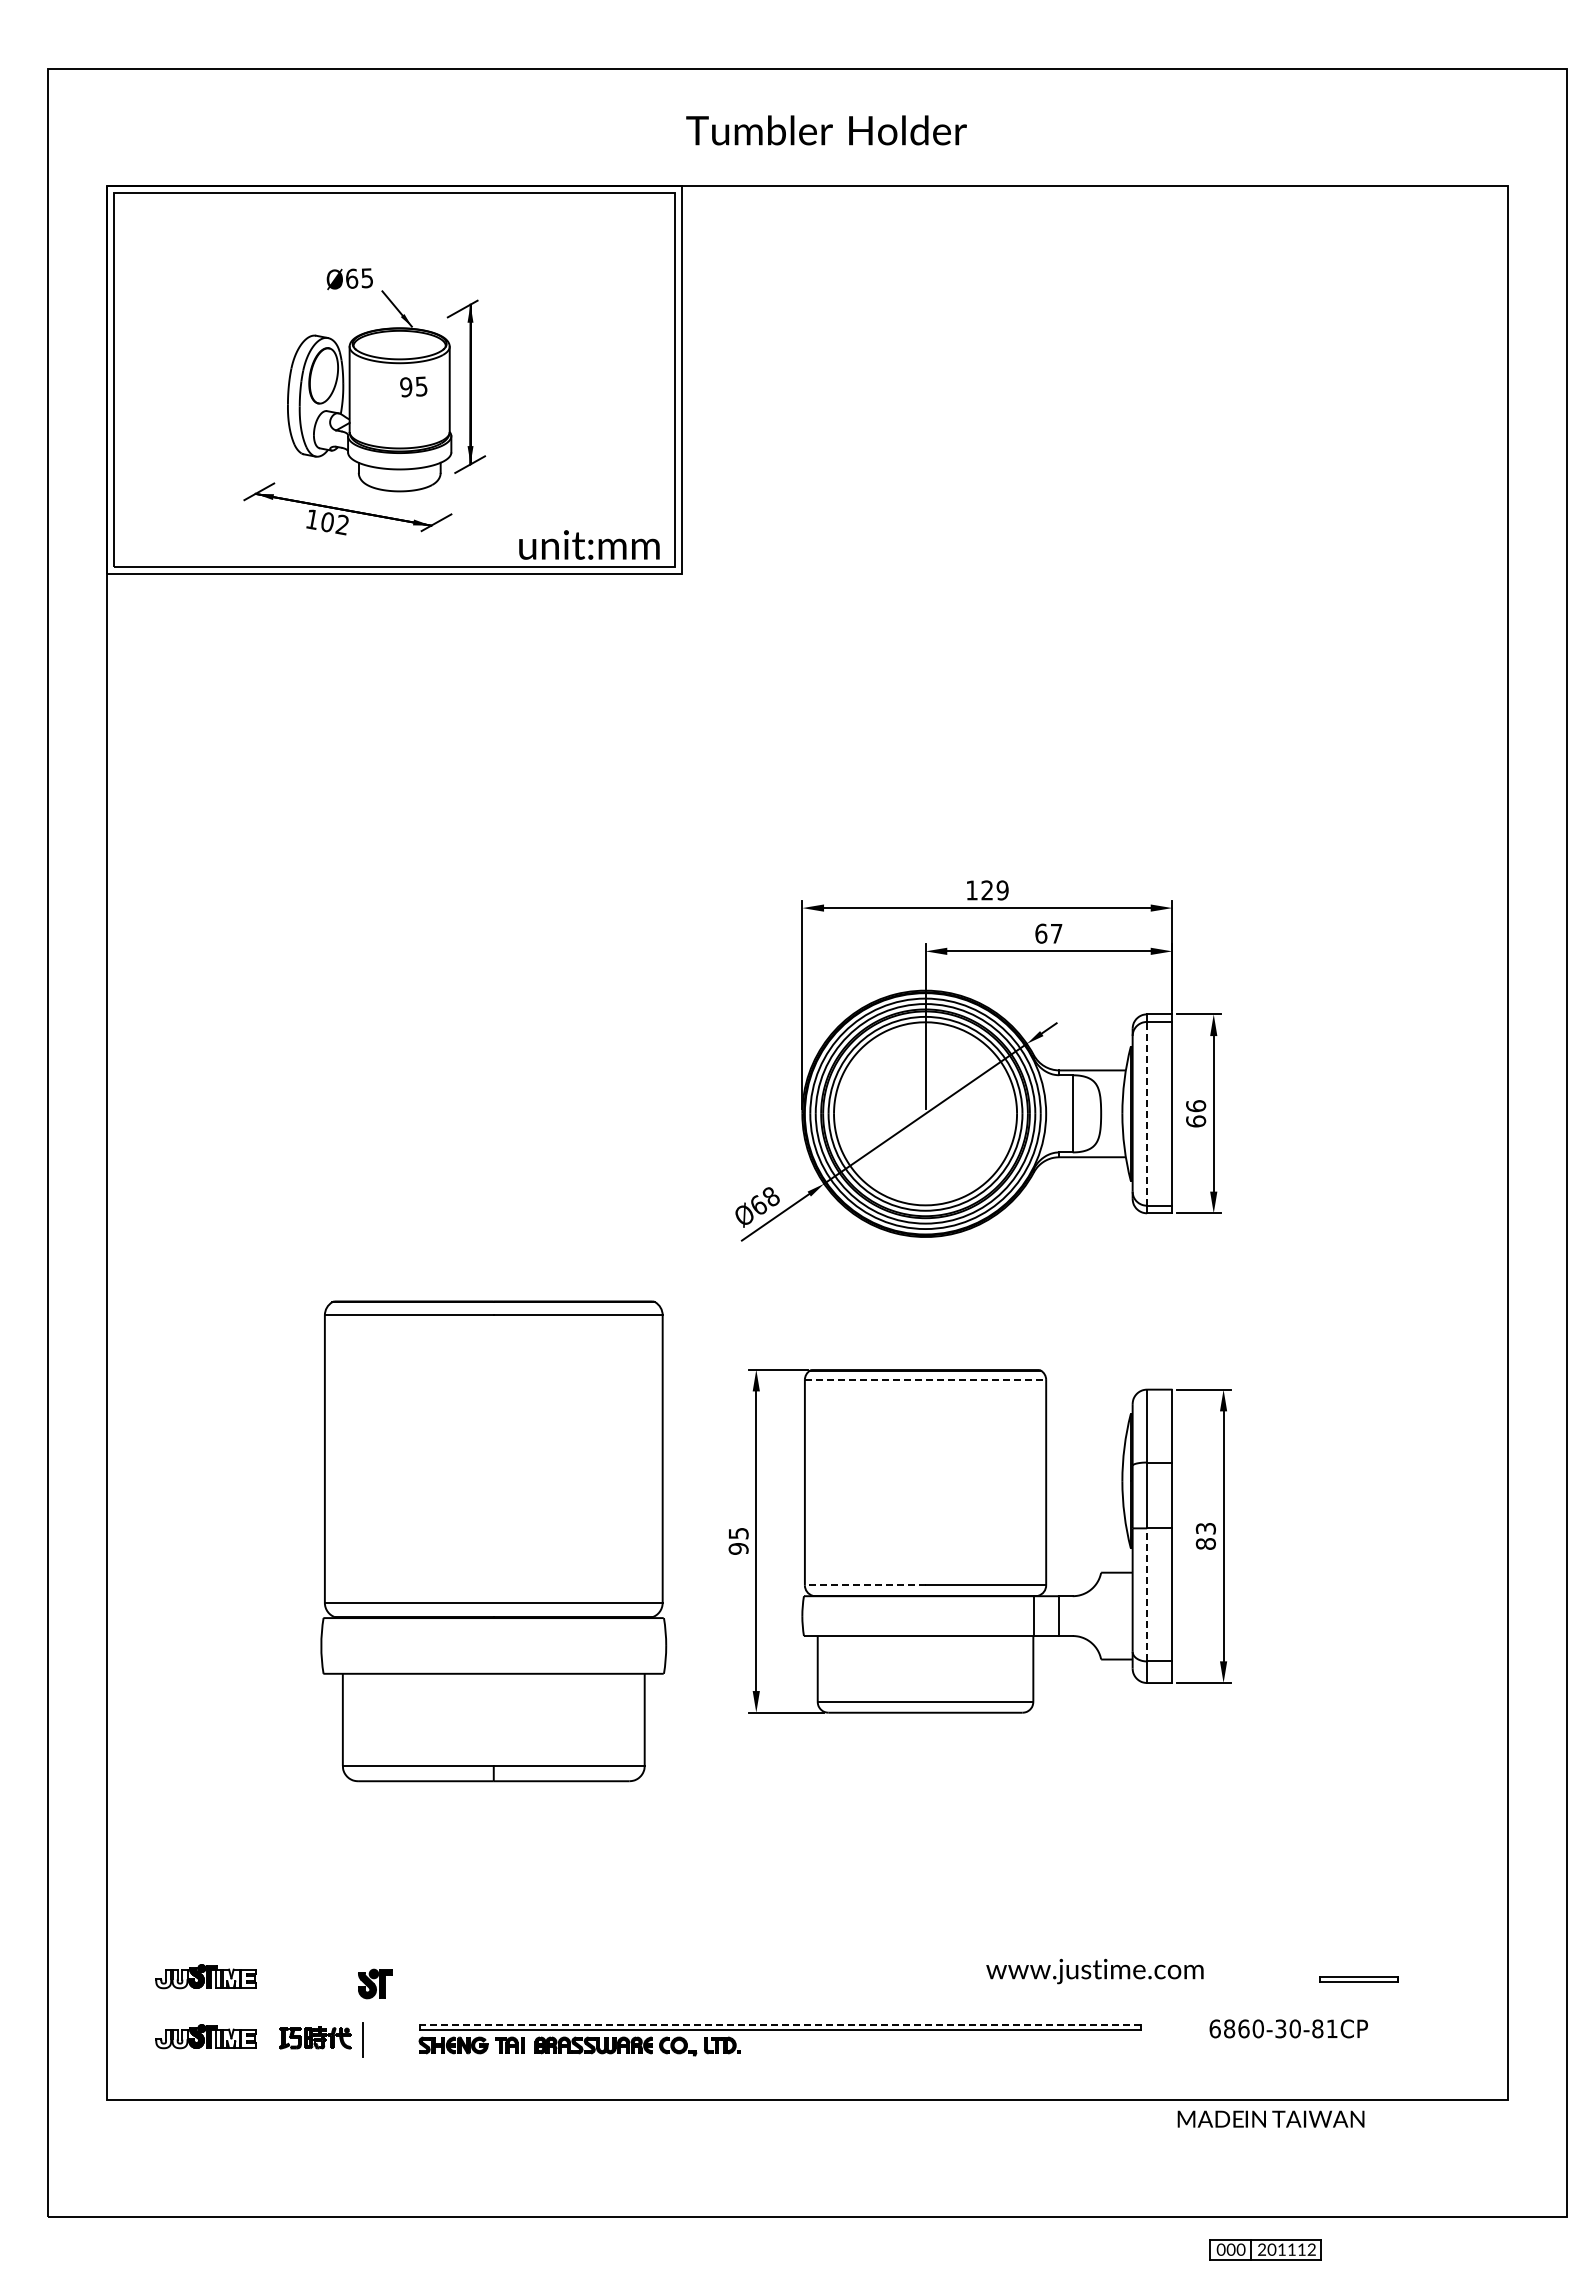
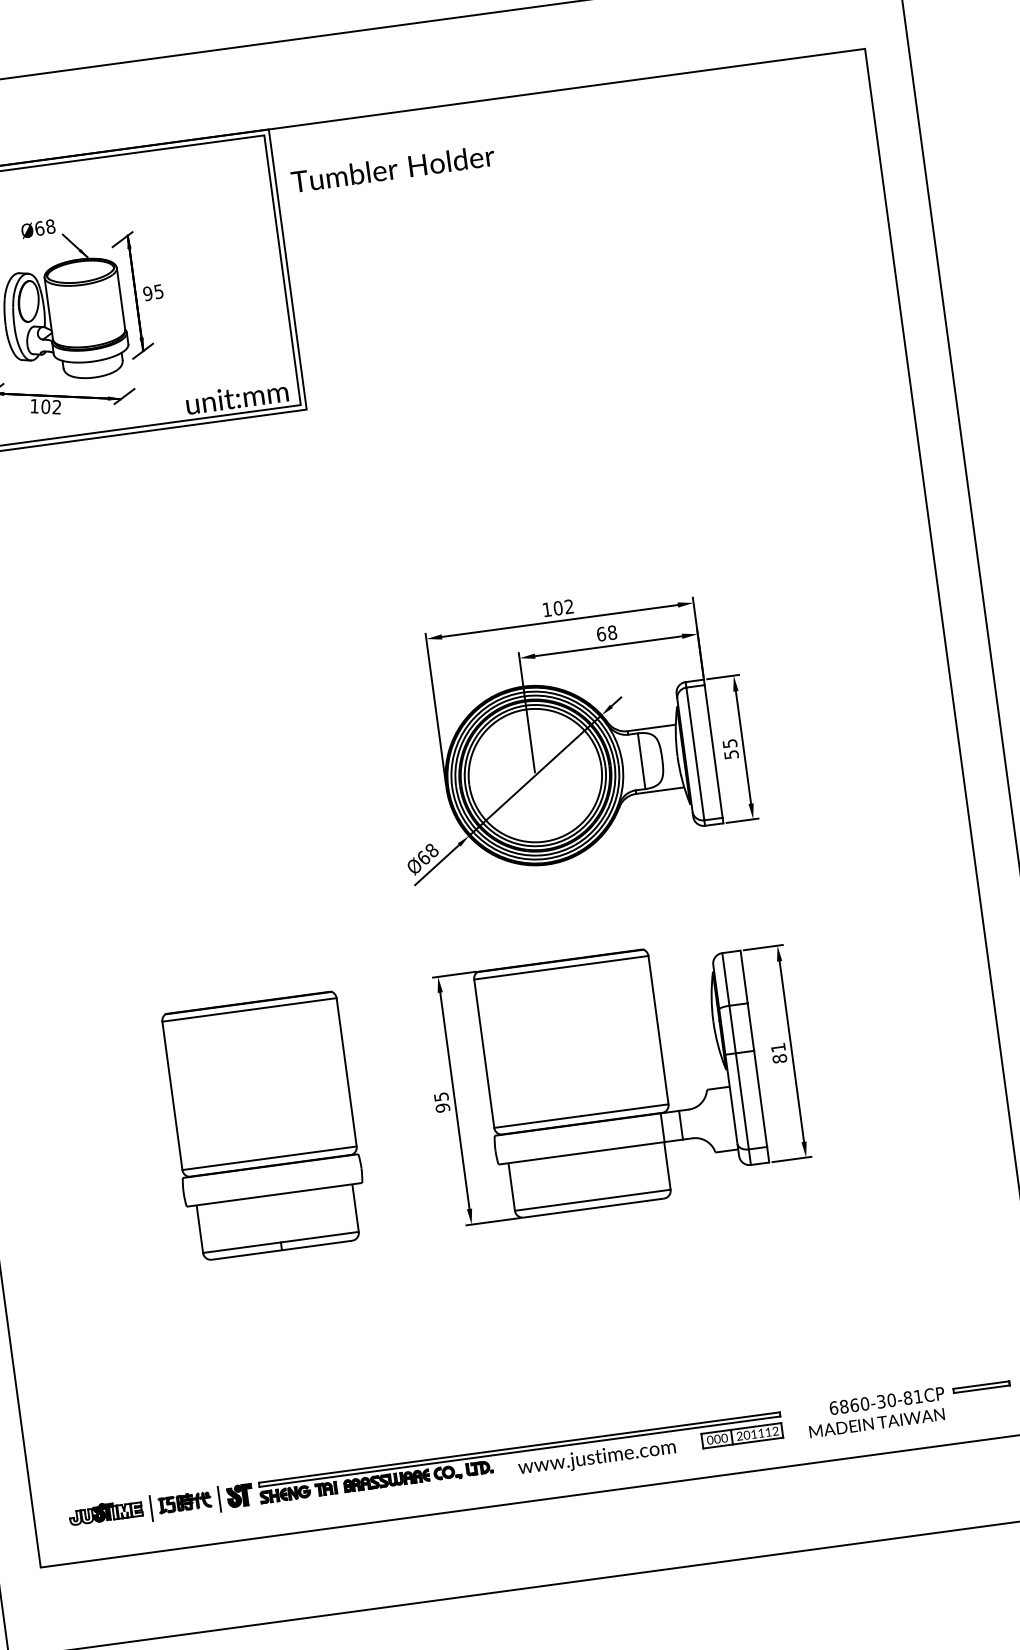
text: (826, 130) -> (393, 168), moved
text: (367, 278) -> (50, 226), Ø65 -> Ø68
text: (413, 386) -> (153, 292), moved
text: (994, 890) -> (563, 607), 129 -> 102
text: (1056, 933) -> (612, 632), 67 -> 68
line: (1147, 1113) -> (695, 753), dashed -> solid
text: (1196, 1113) -> (731, 748), 66 -> 55
line: (925, 1379) -> (561, 967), dashed -> solid
text: (1205, 1528) -> (778, 1047), 83 -> 81
part: (493, 1541) -> (265, 1126), size x0.71
line: (864, 1585) -> (537, 1122), dashed -> solid
line: (1147, 1594) -> (742, 1101), dashed -> solid
text: (1094, 1971) -> (596, 1458), moved
part: (205, 1976) -> (99, 1468), removed
part: (1358, 1979) -> (981, 1387), moved
part: (375, 1983) -> (240, 1495), moved
line: (780, 2024) -> (519, 1447), dashed -> solid
line: (268, 2039) -> (151, 1508), added
text: (1270, 2118) -> (876, 1422), moved
part: (1265, 2249) -> (742, 1435), moved

